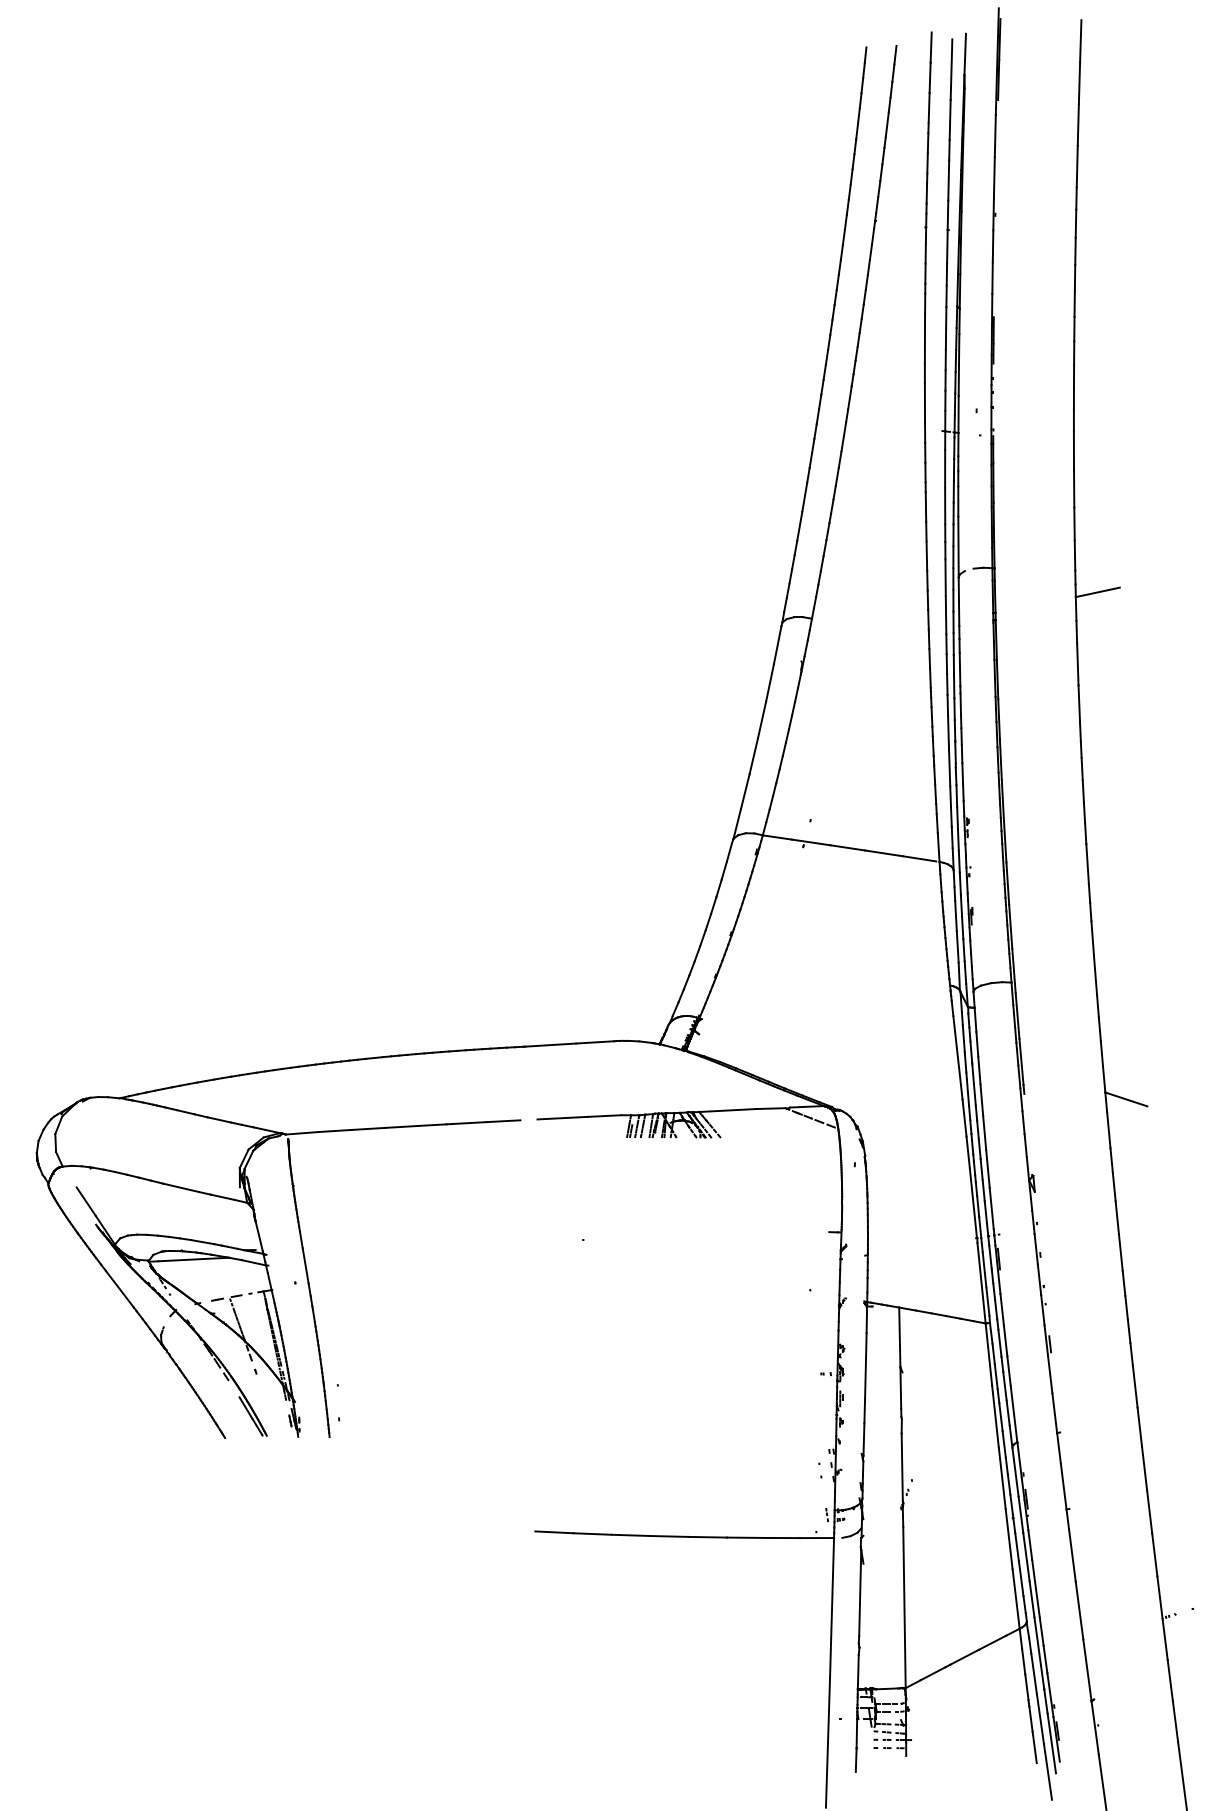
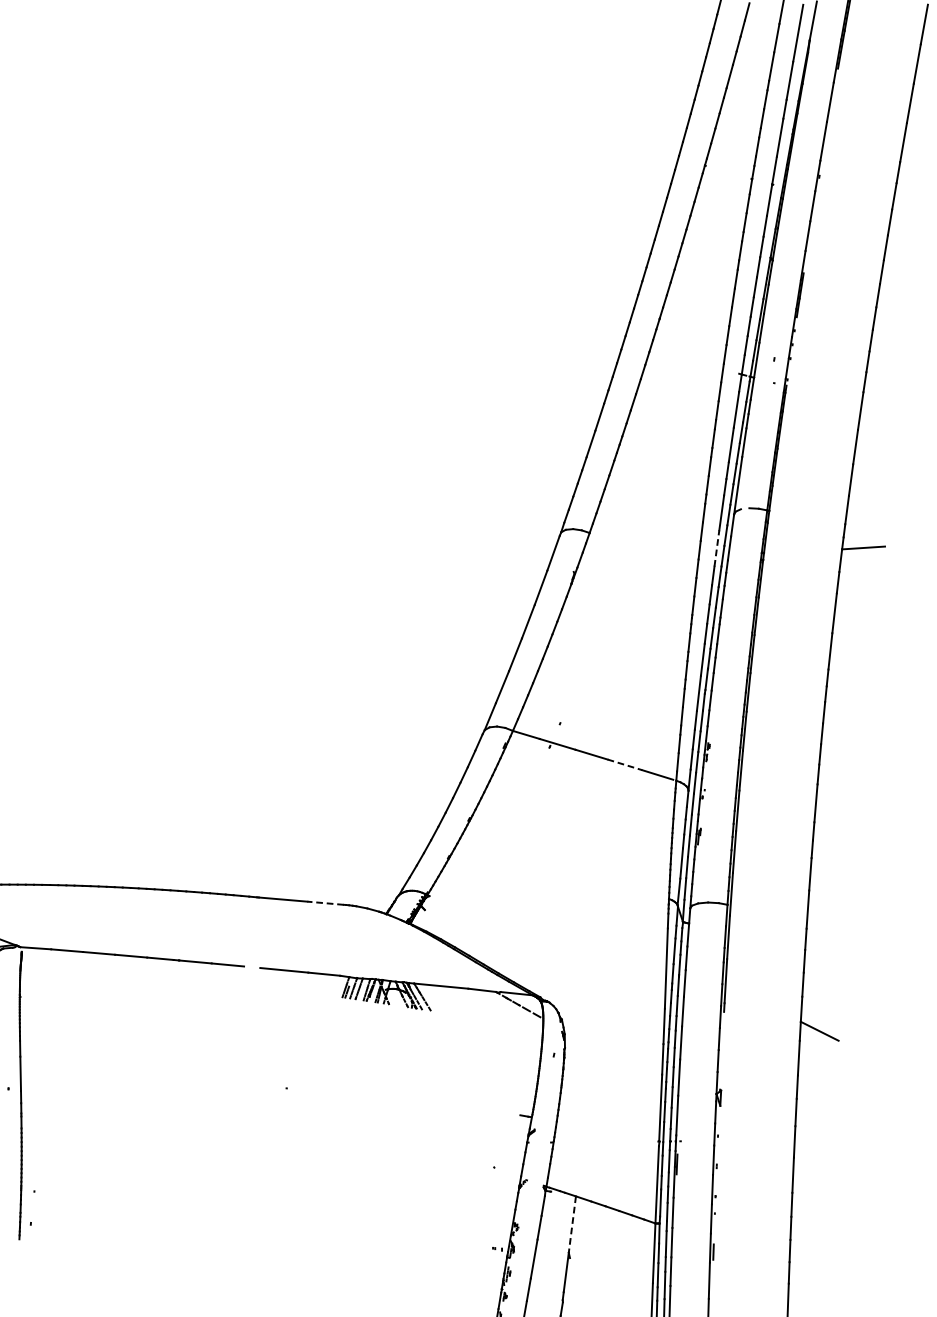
line: (946, 614) -> (717, 547), solid -> dashed
line: (883, 853) -> (624, 764), solid -> dashed
line: (594, 1042) -> (324, 903), solid -> dashed
line: (899, 1337) -> (572, 1224), solid -> dashed

